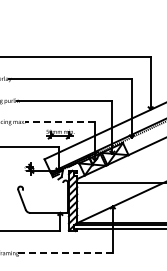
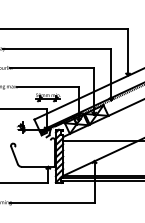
line: (60, 122) -> (48, 87), dashed -> solid
line: (65, 253) -> (52, 202), dashed -> solid

